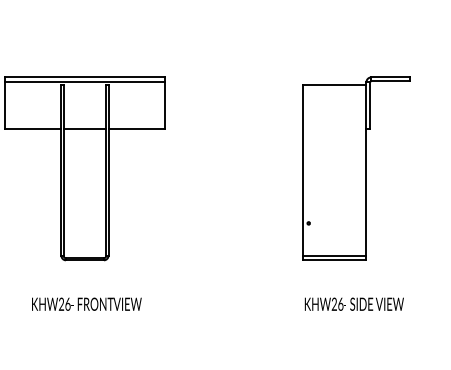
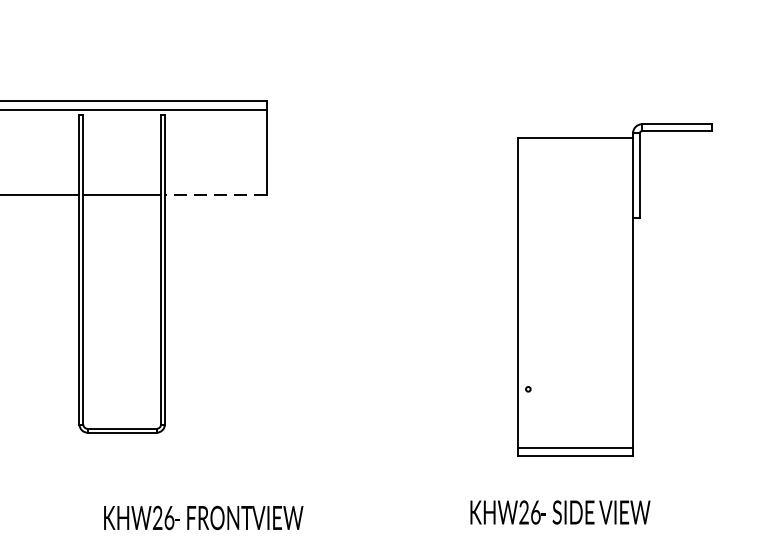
line: (136, 129) -> (215, 195), solid -> dashed
part: (356, 168) -> (615, 289), moved
text: (86, 303) -> (203, 516), moved
text: (353, 303) -> (558, 511), moved

